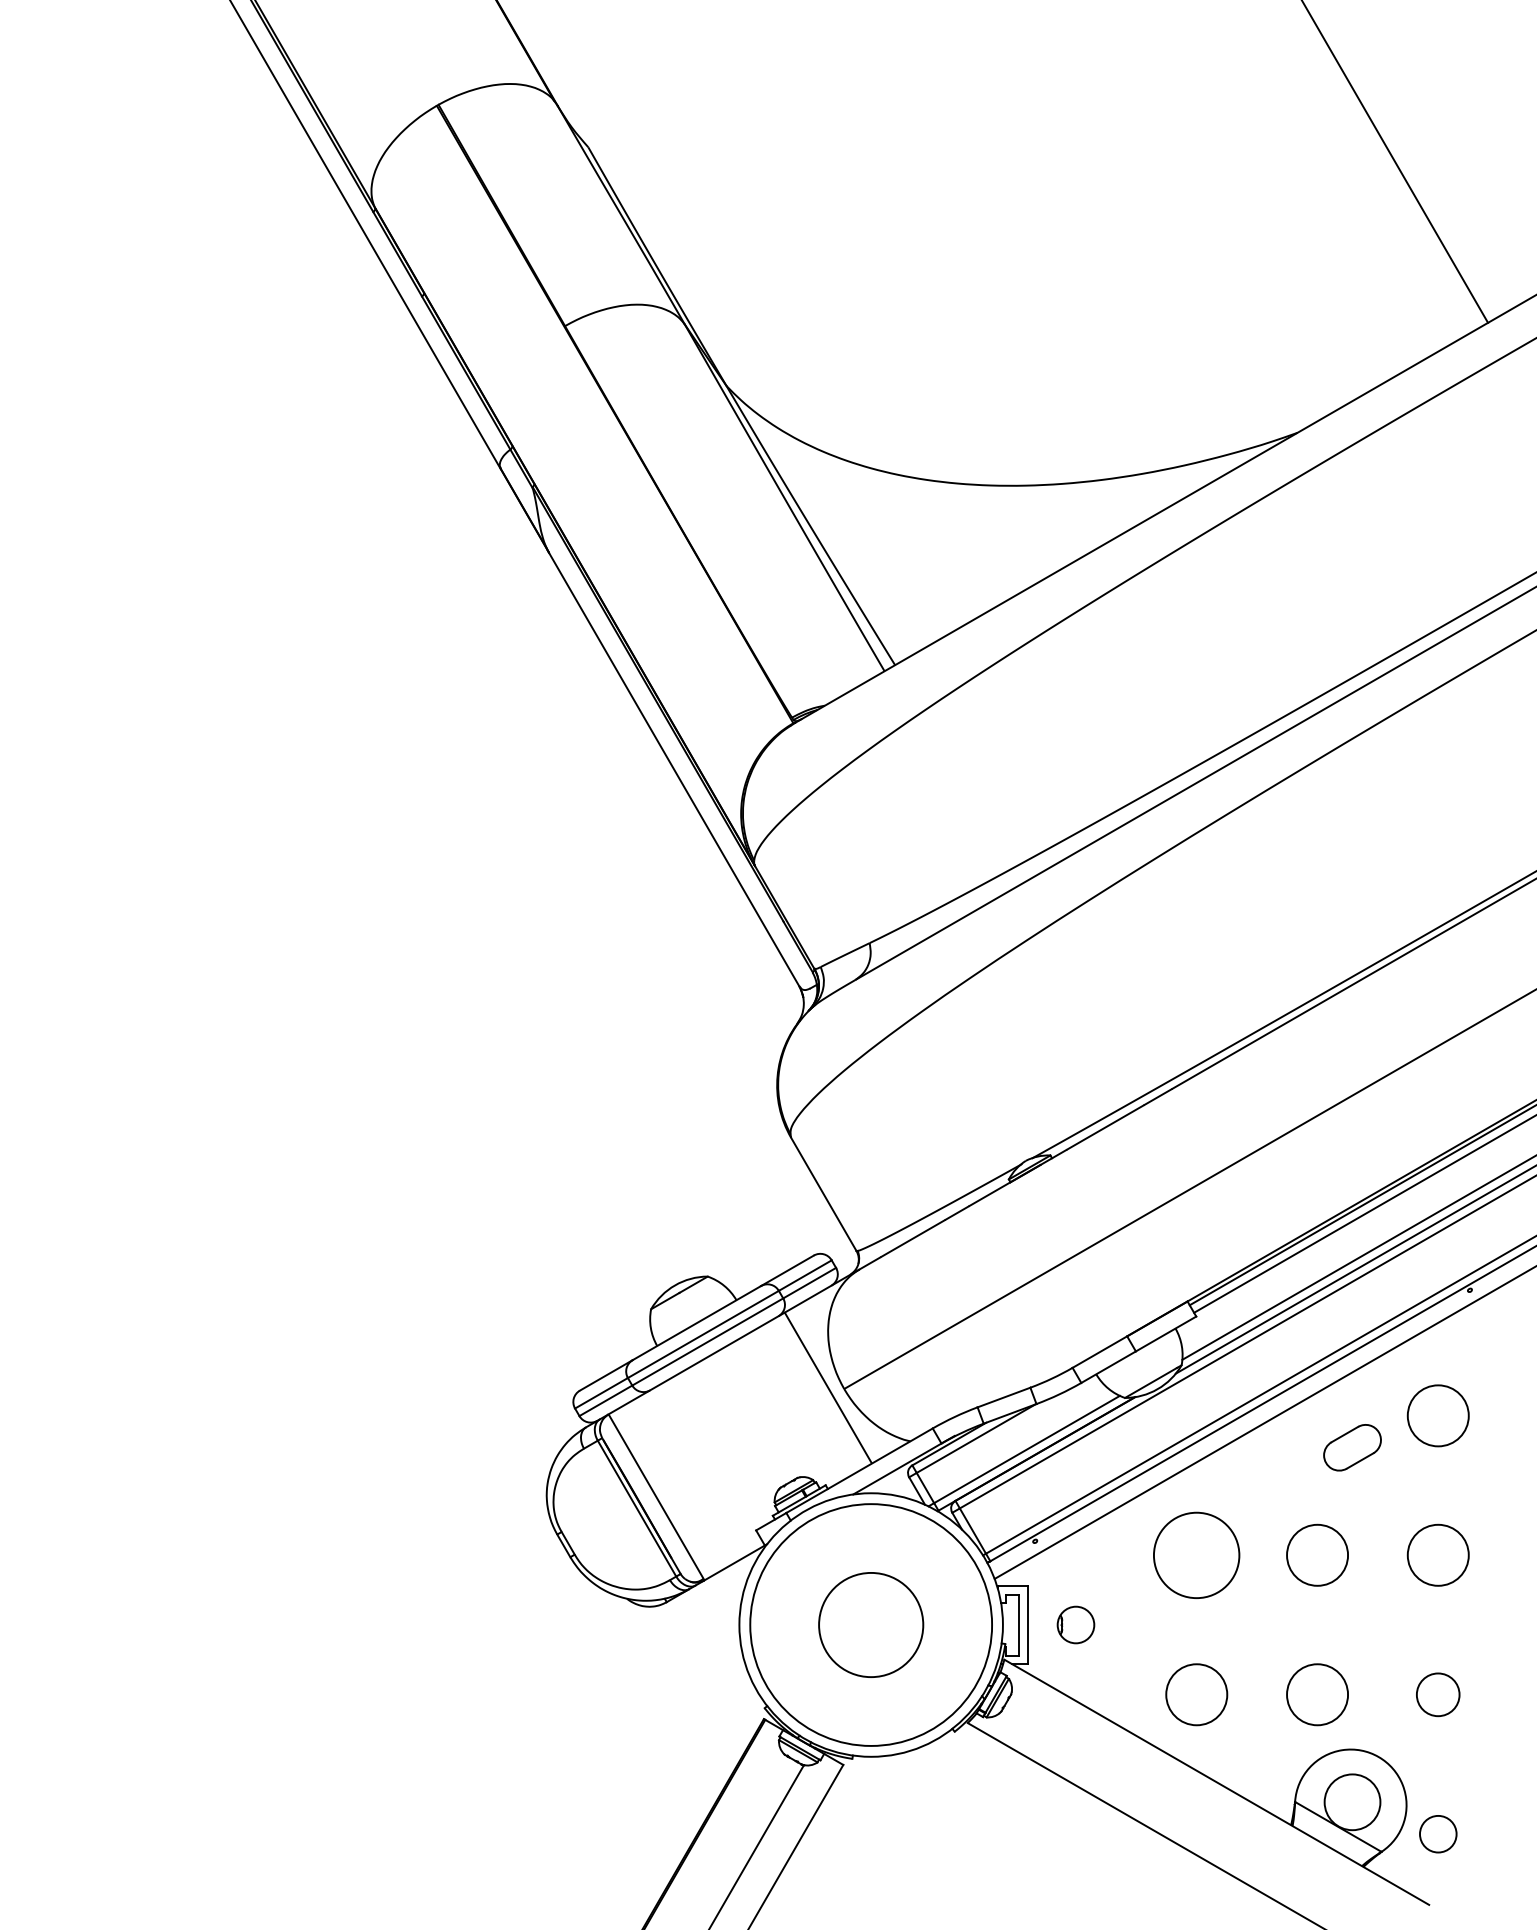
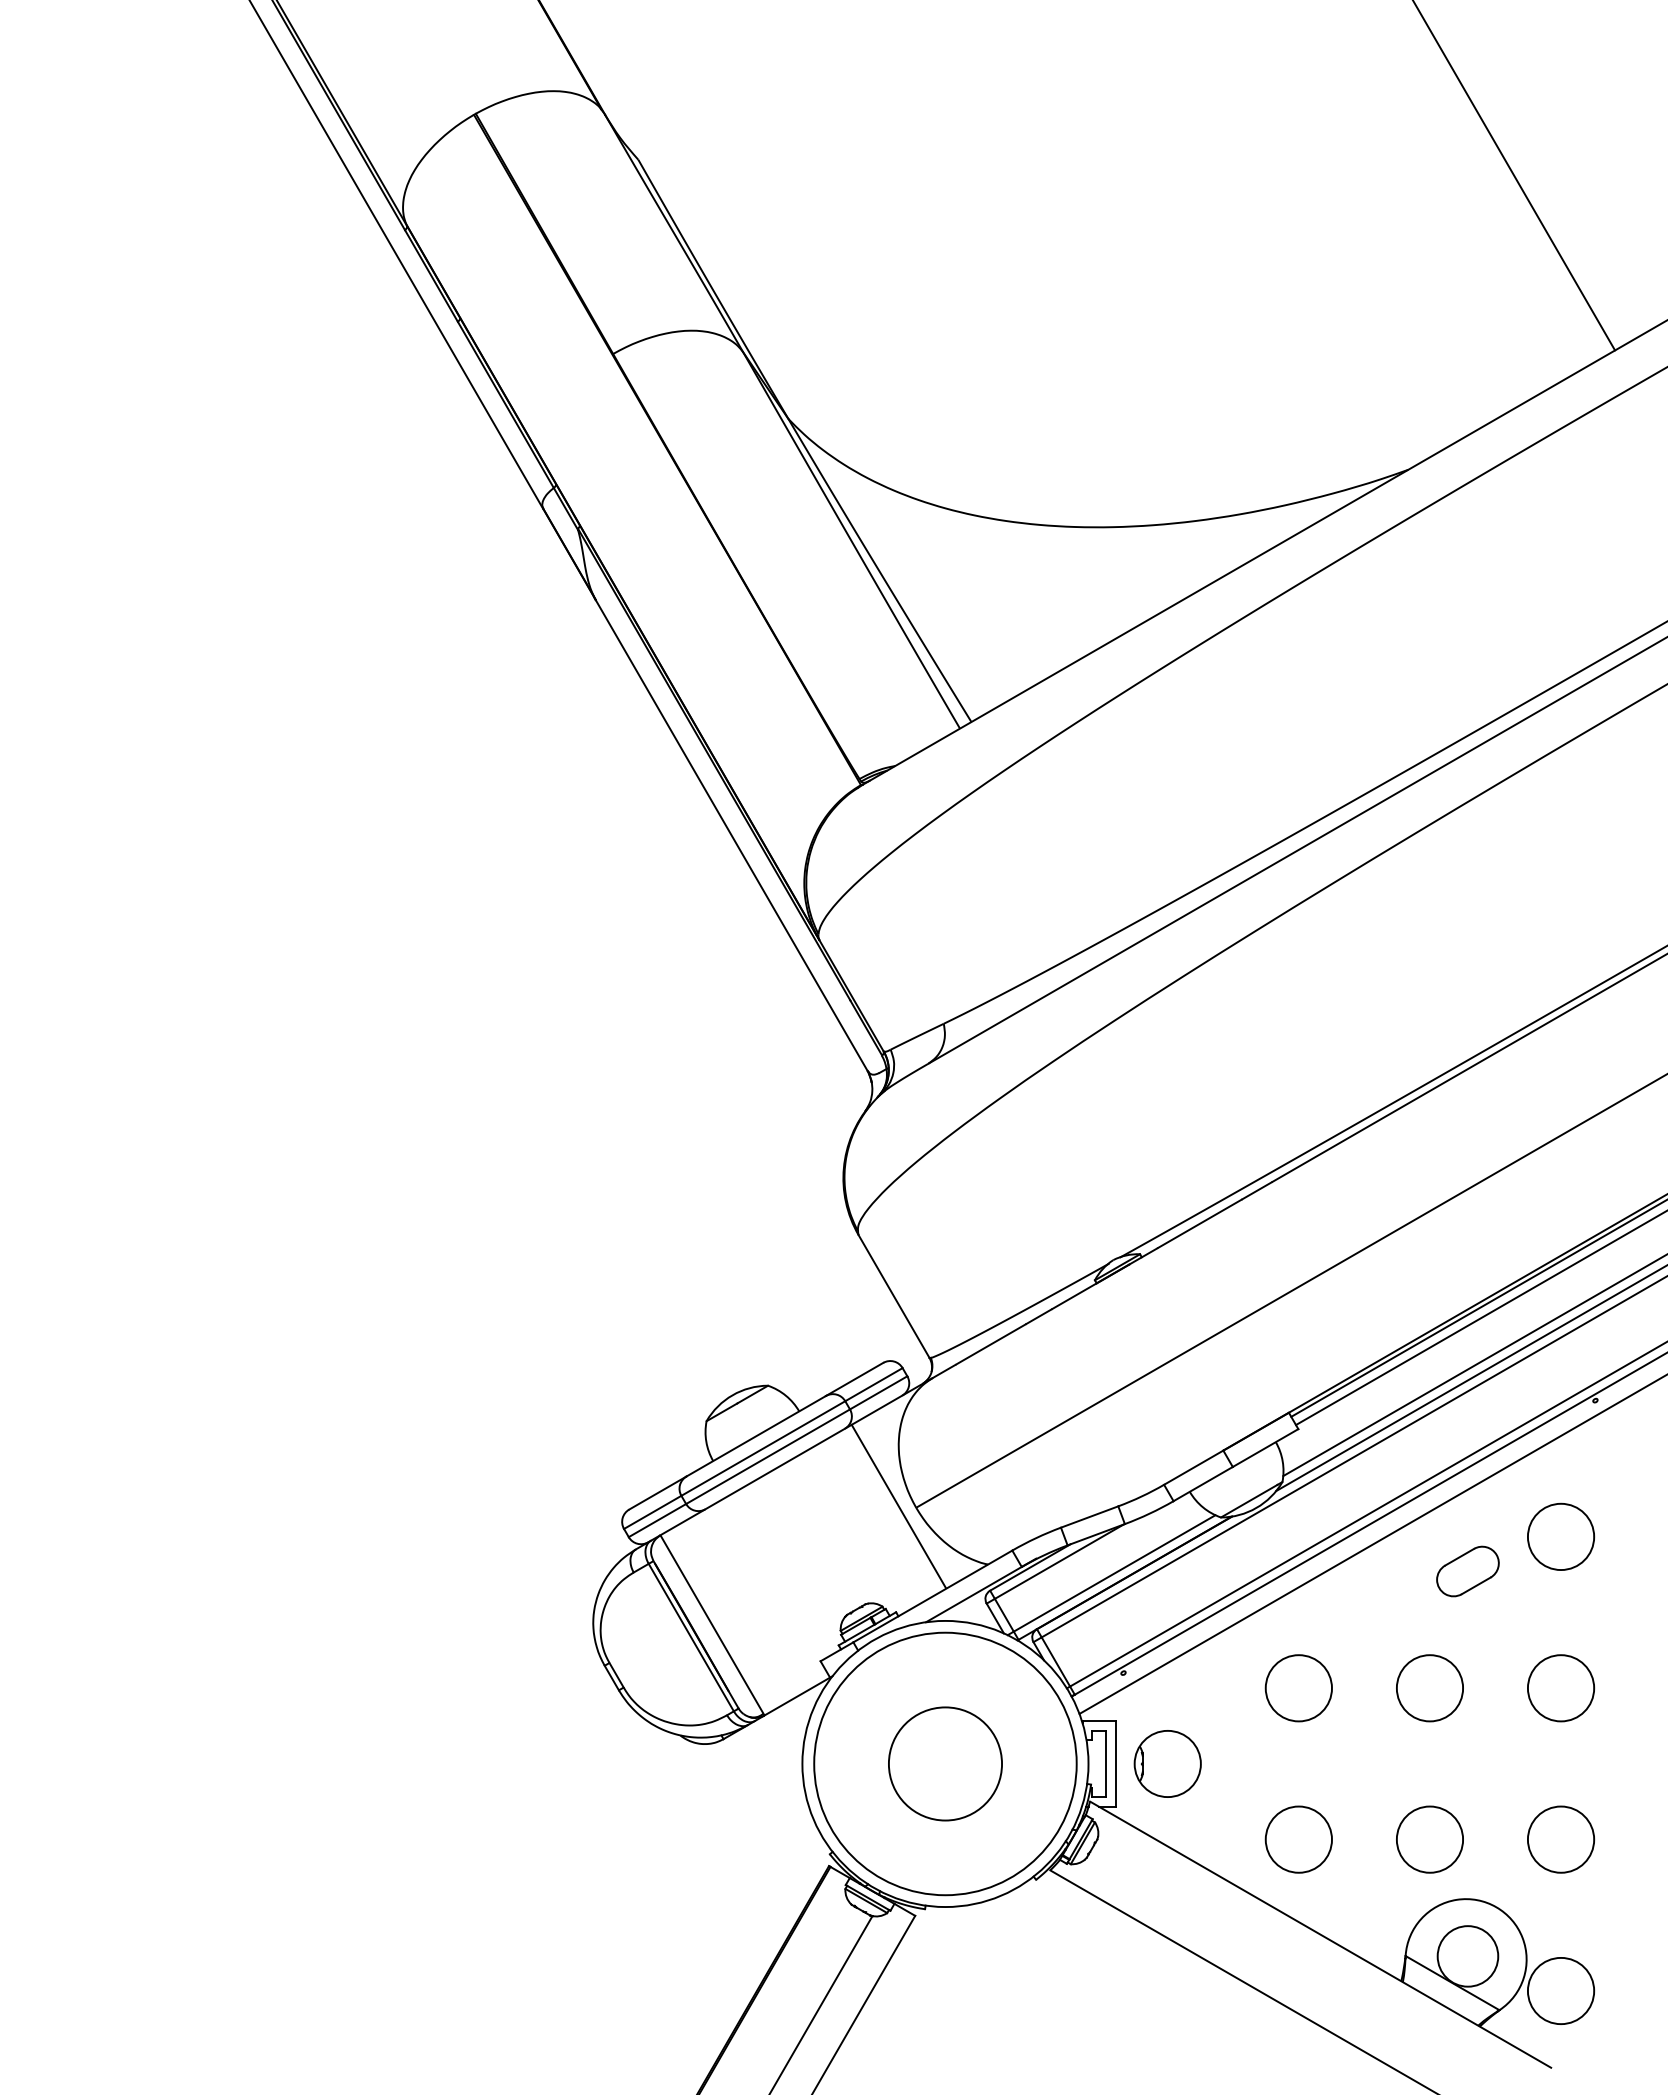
circle: (1196, 1554) -> (1298, 1687), size x0.71
part: (1075, 1624) -> (1167, 1763), size x1.67
circle: (1437, 1694) -> (1560, 1839), size x1.43
circle: (1437, 1833) -> (1560, 1990), size x1.67

